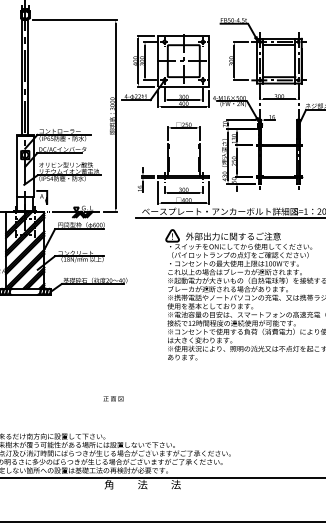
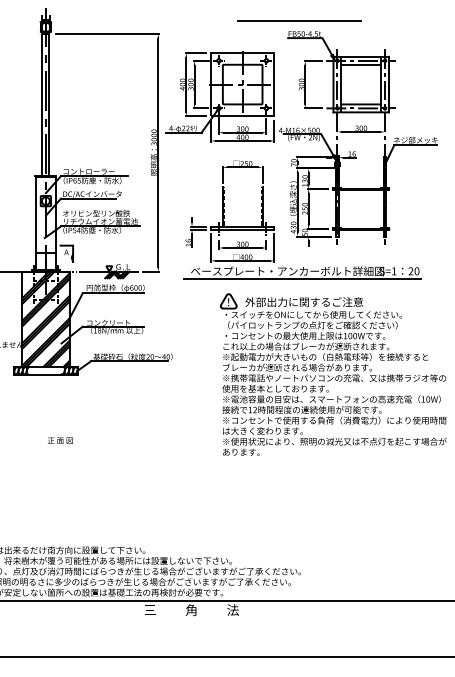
line: (229, 9) -> (299, 20), added
text: (113, 398) -> (60, 440), moved
text: (108, 484) -> (149, 610), 角 -> 三
text: (142, 484) -> (191, 610), 法 -> 角

